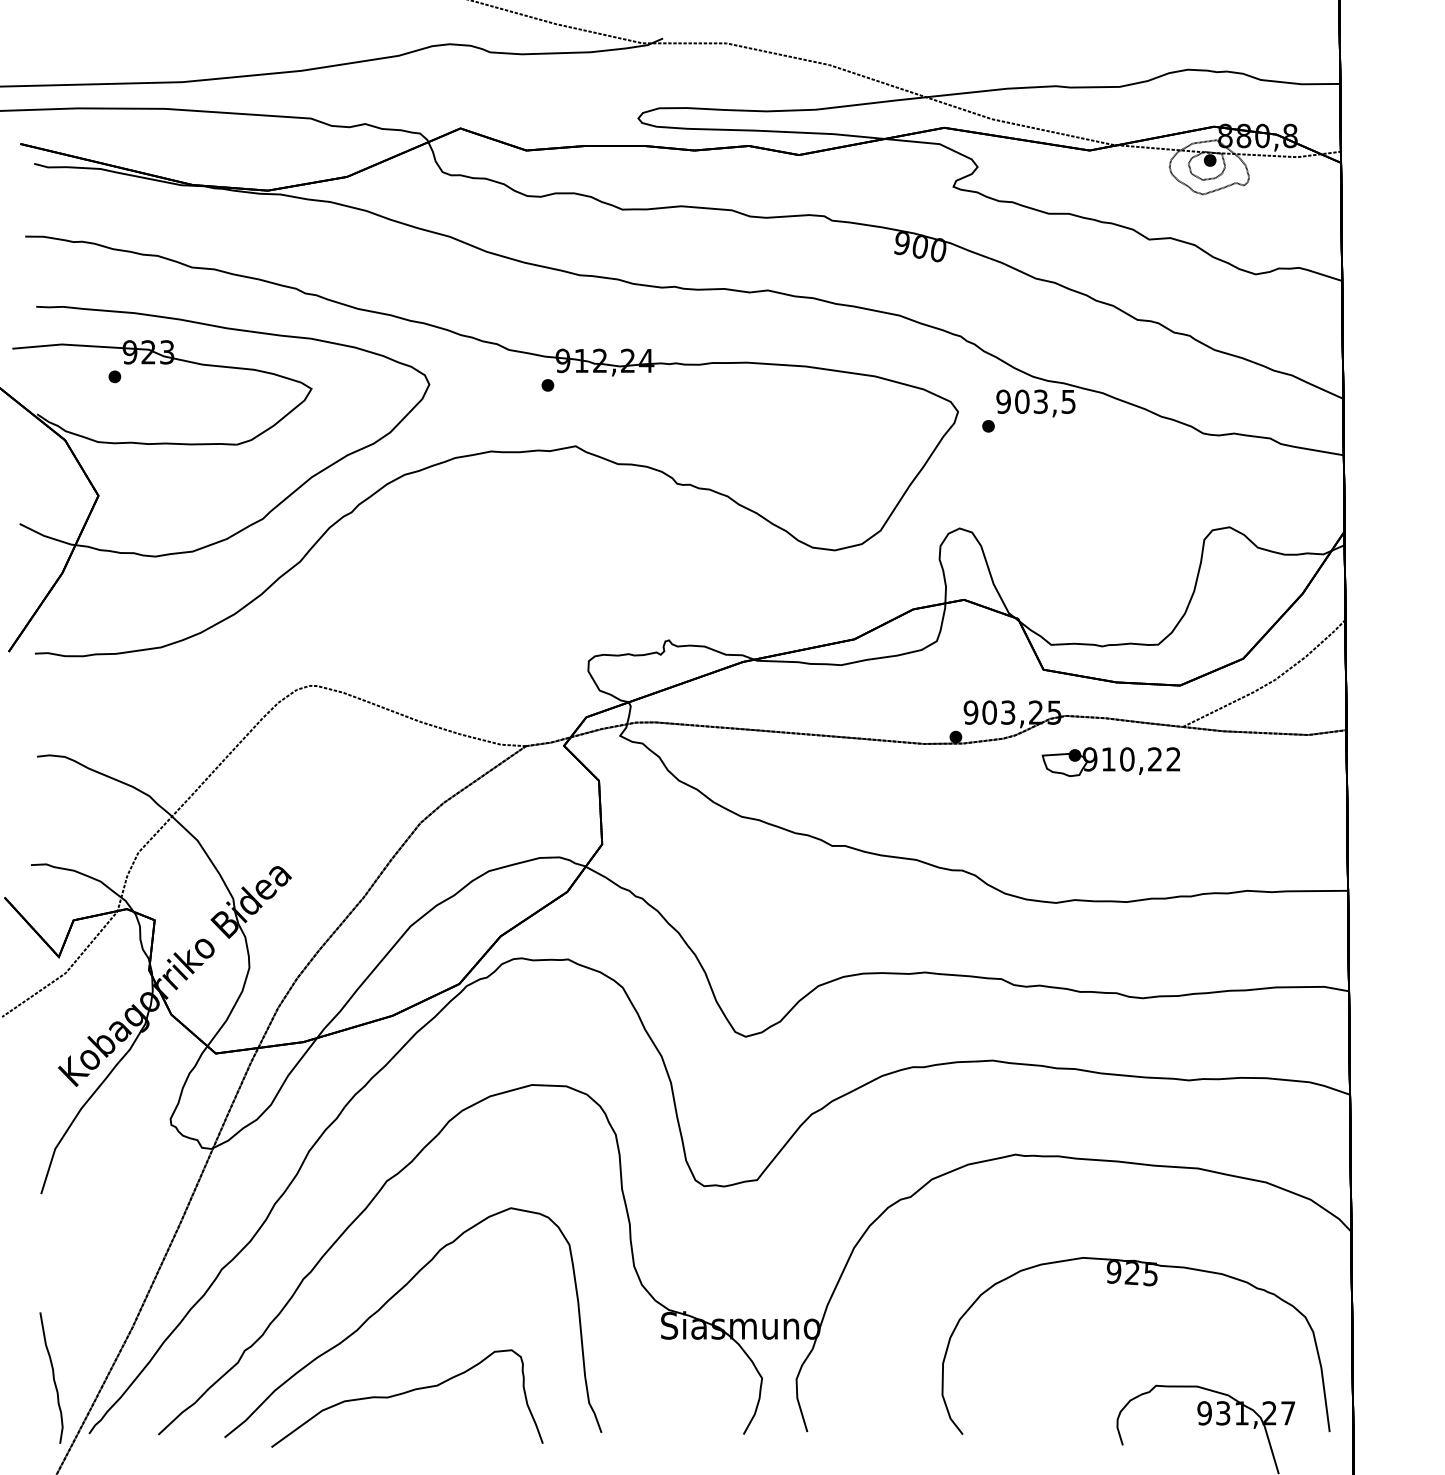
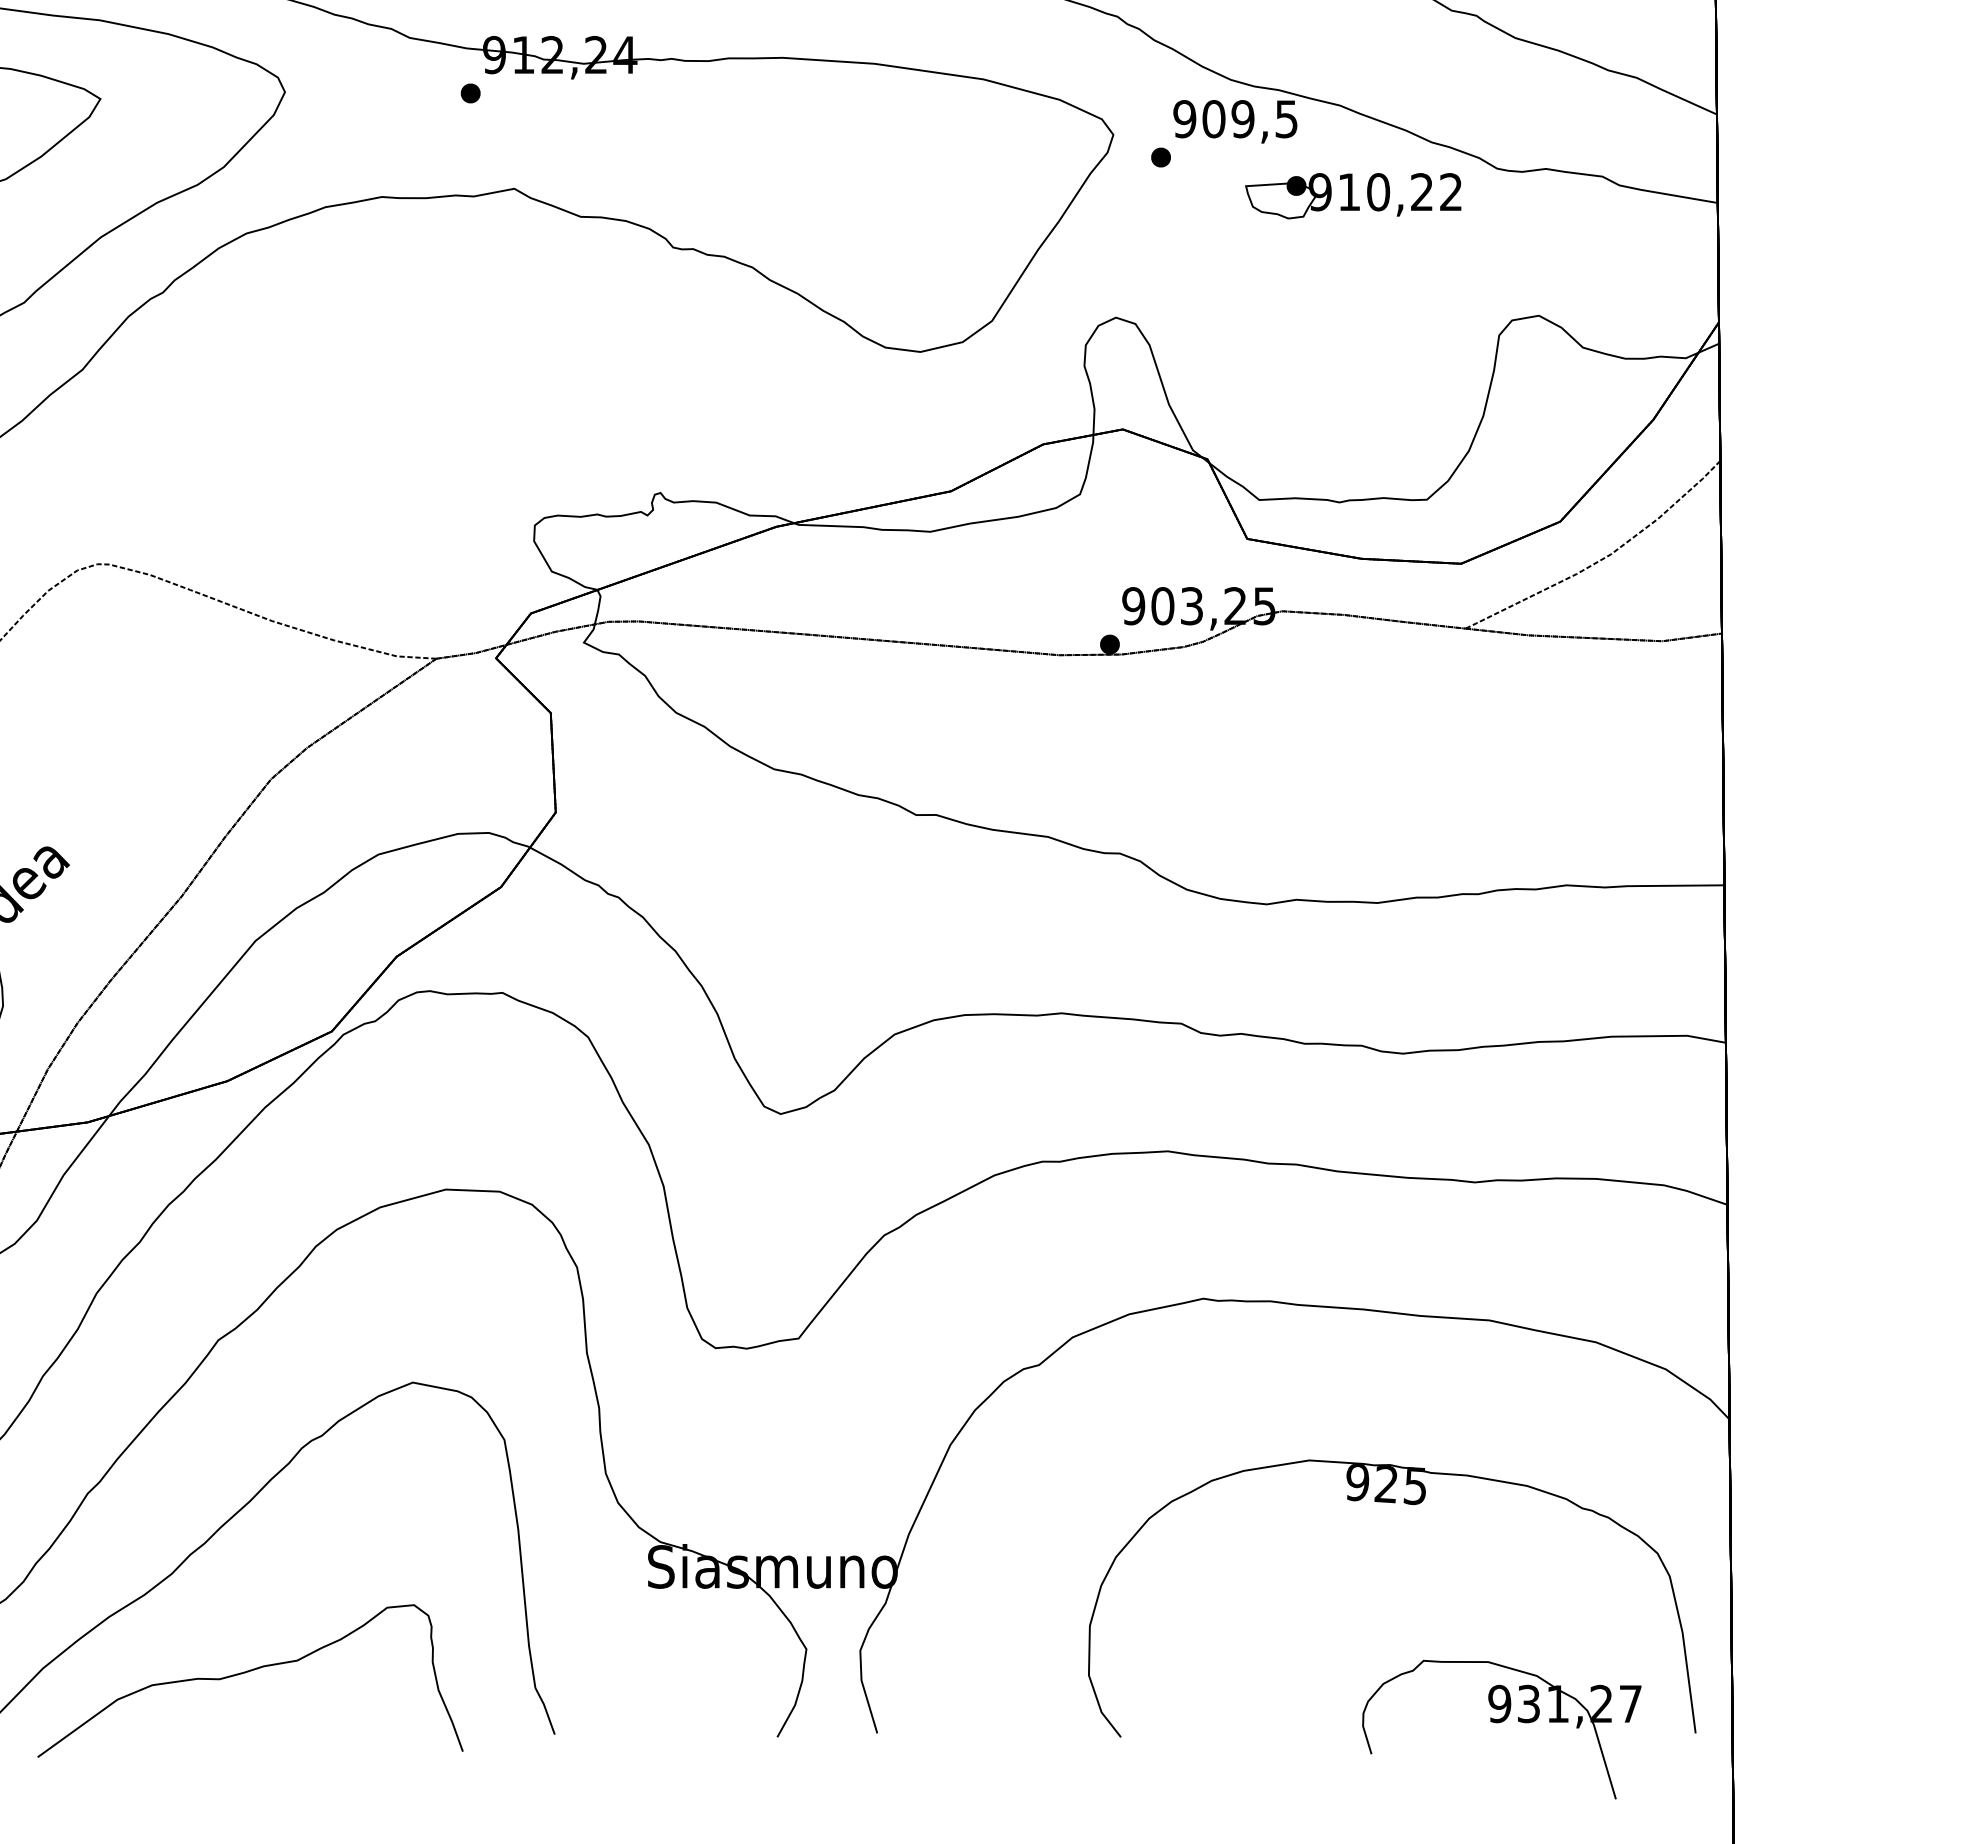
text: (1040, 401) -> (1242, 118), 903,5 -> 909,5
part: (1110, 762) -> (1352, 197), moved

